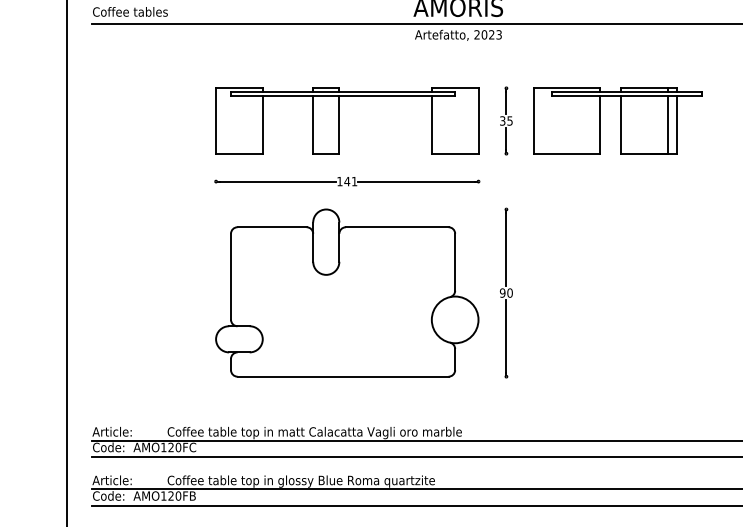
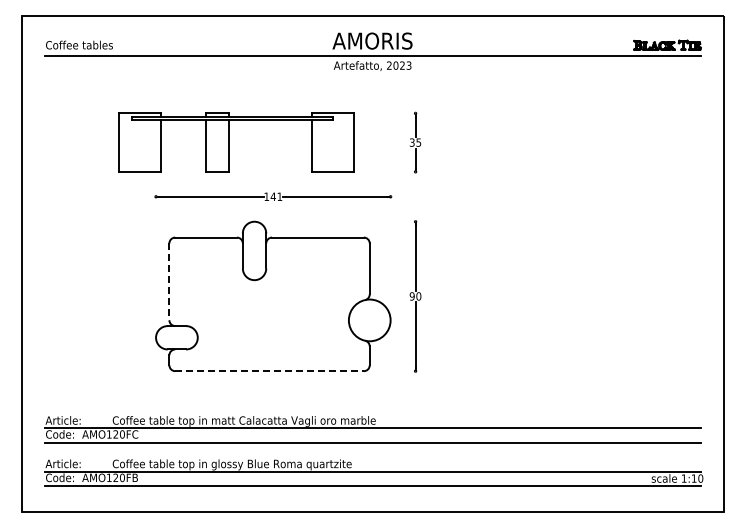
part: (339, 120) -> (229, 142), moved
part: (618, 120) -> (515, 142), removed
line: (231, 277) -> (169, 282), solid -> dashed
line: (344, 377) -> (270, 371), solid -> dashed

